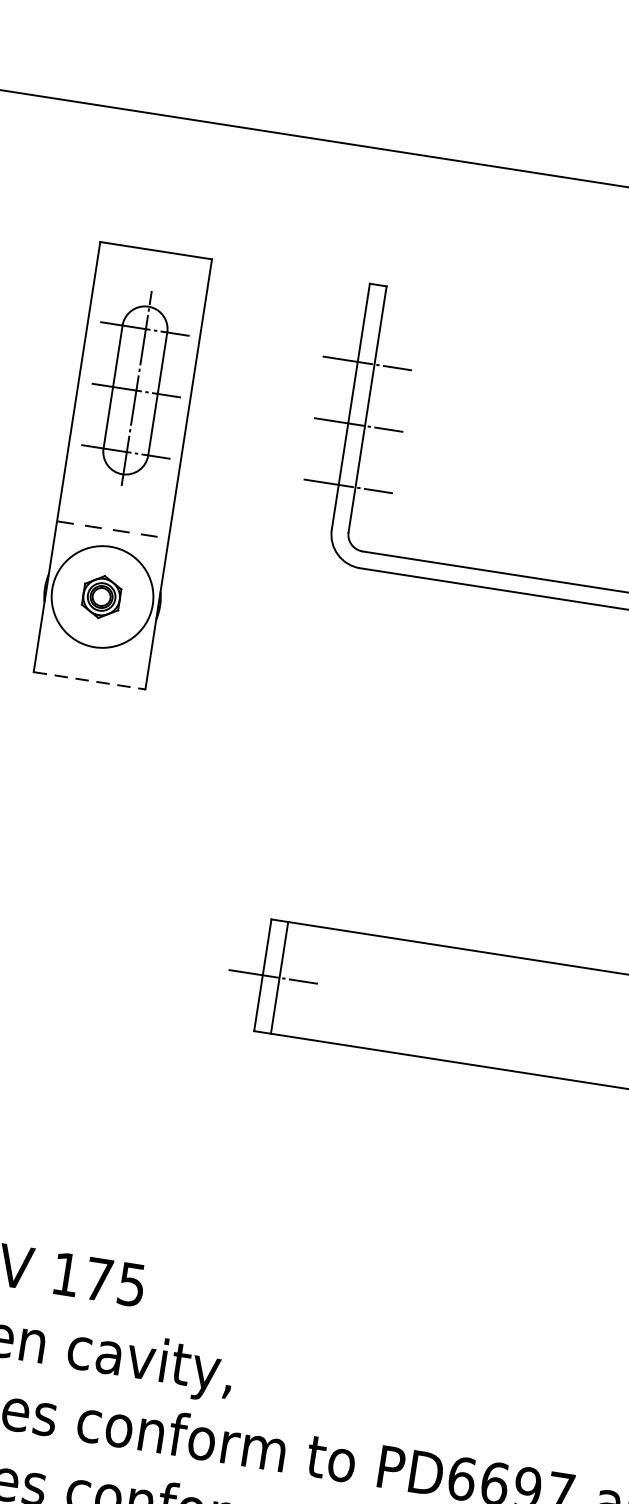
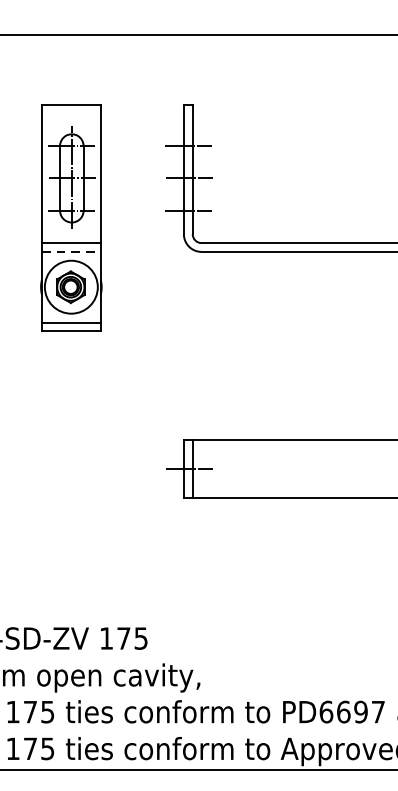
line: (113, 513) -> (70, 243), added
part: (100, 597) -> (70, 287), size x1.43
line: (90, 663) -> (70, 322), added
line: (89, 681) -> (71, 331), dashed -> solid

